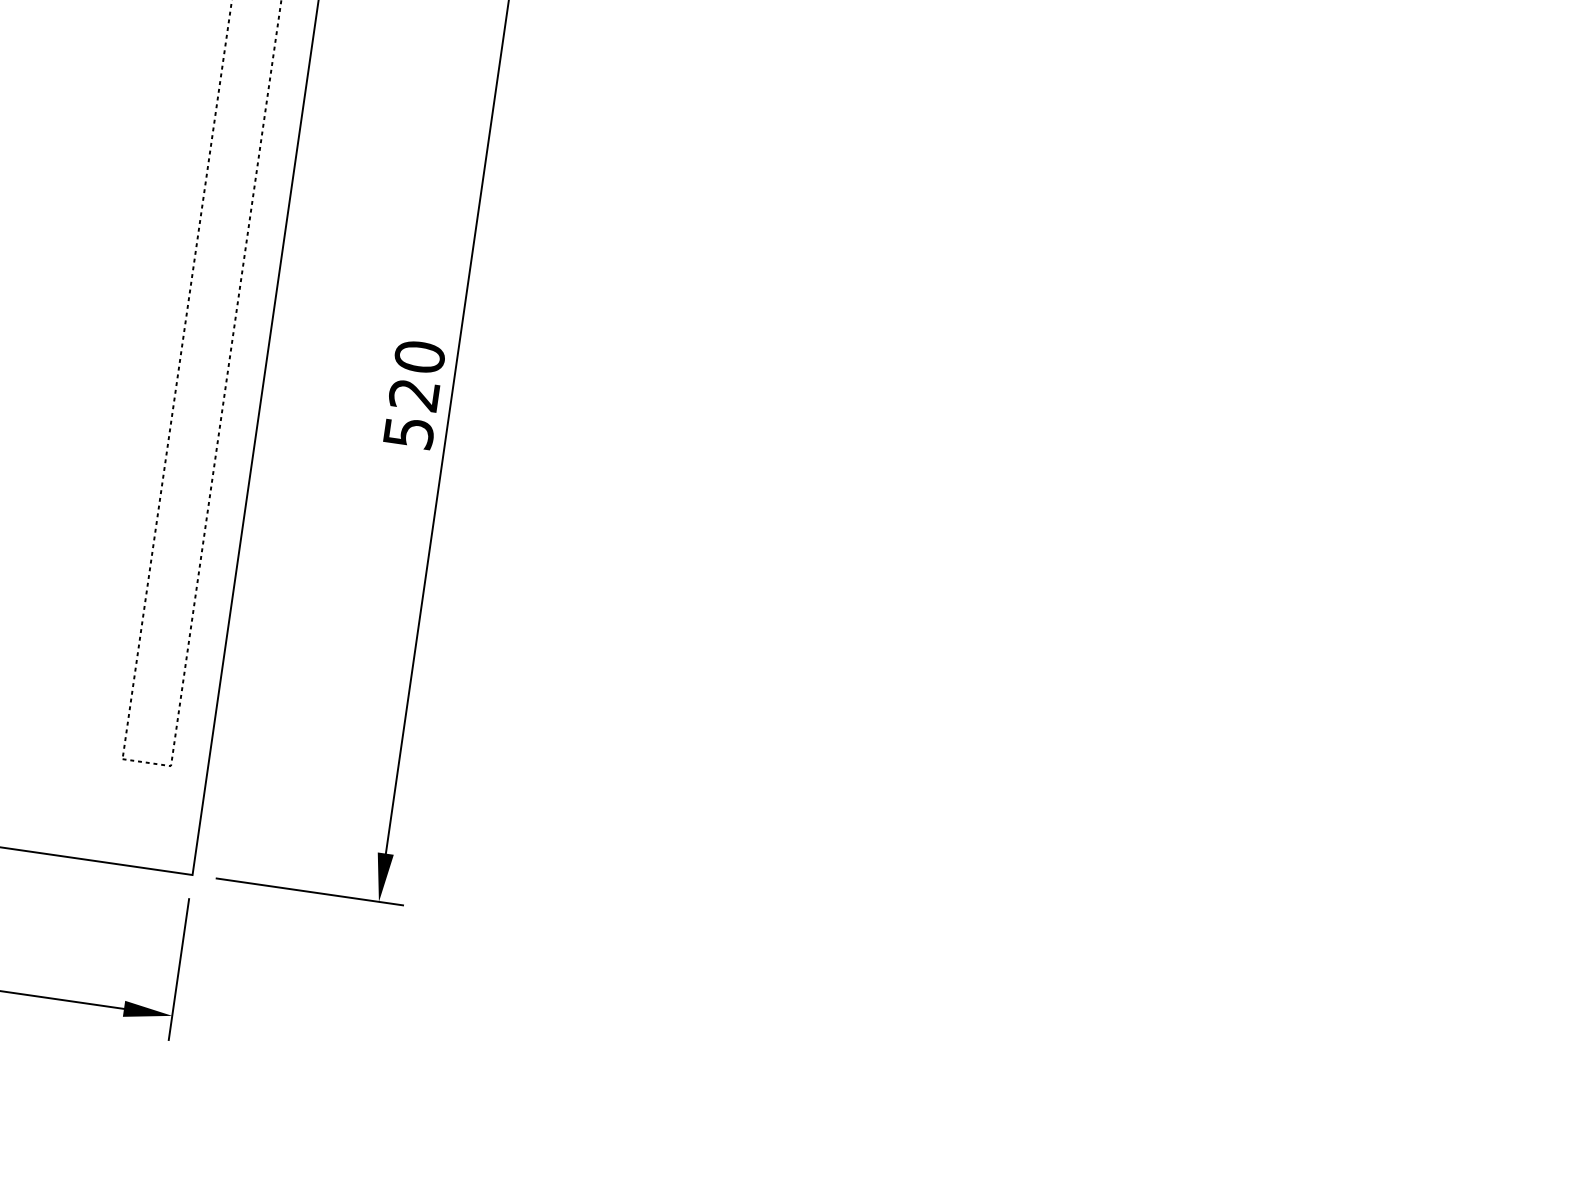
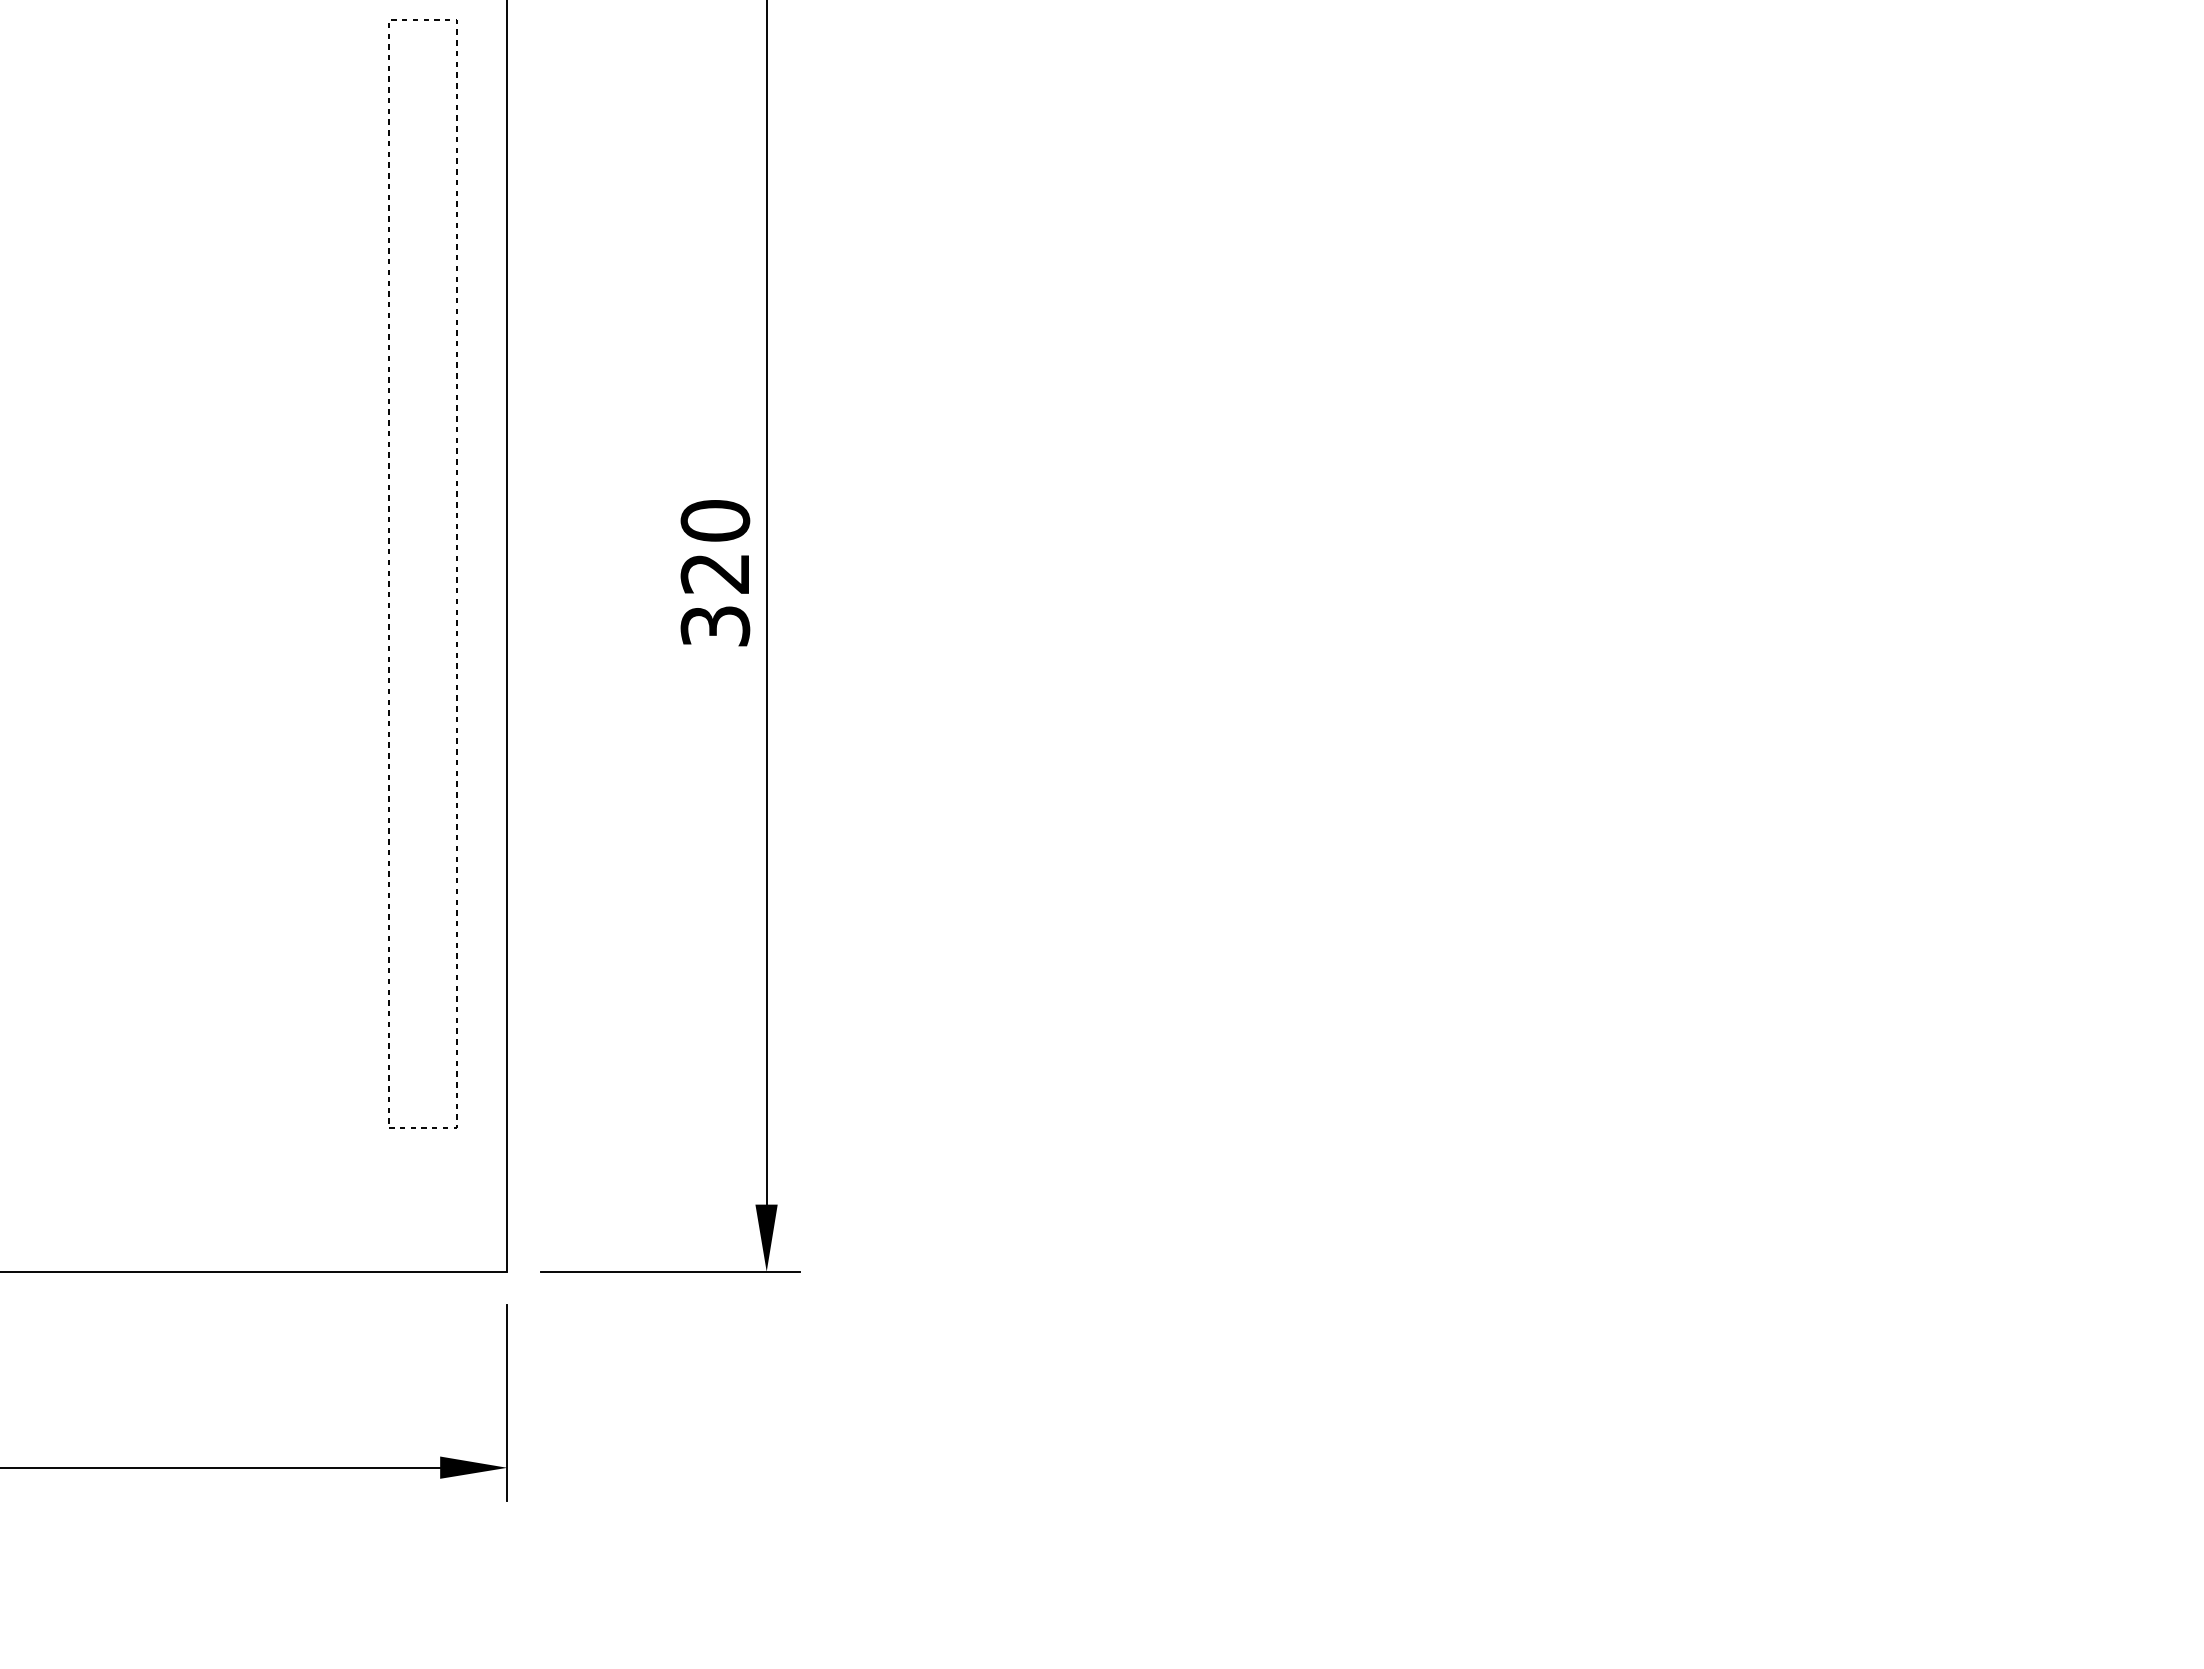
text: (408, 432) -> (714, 625), 520 -> 320

